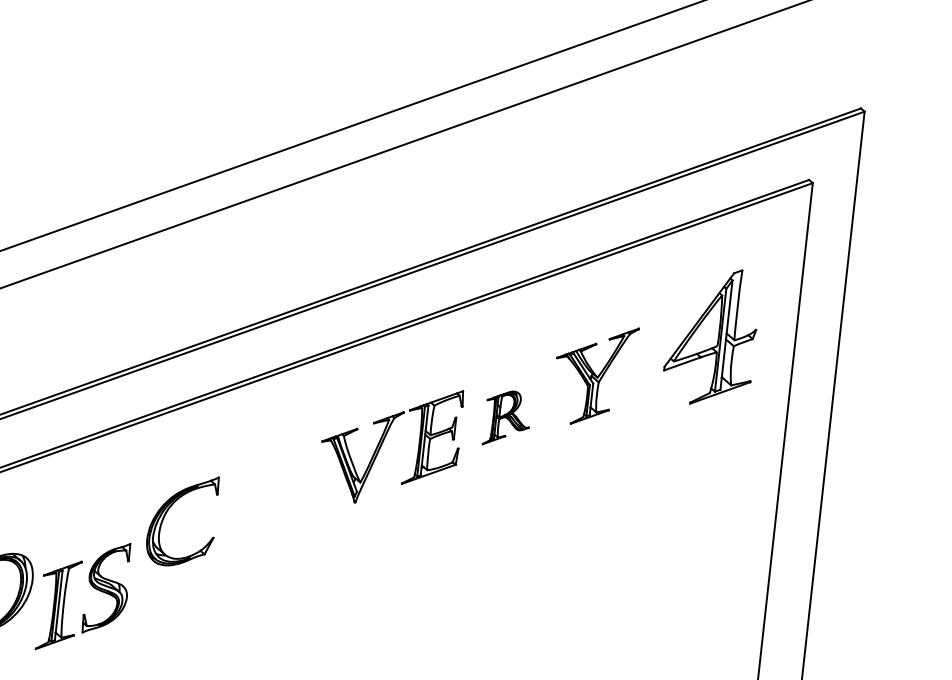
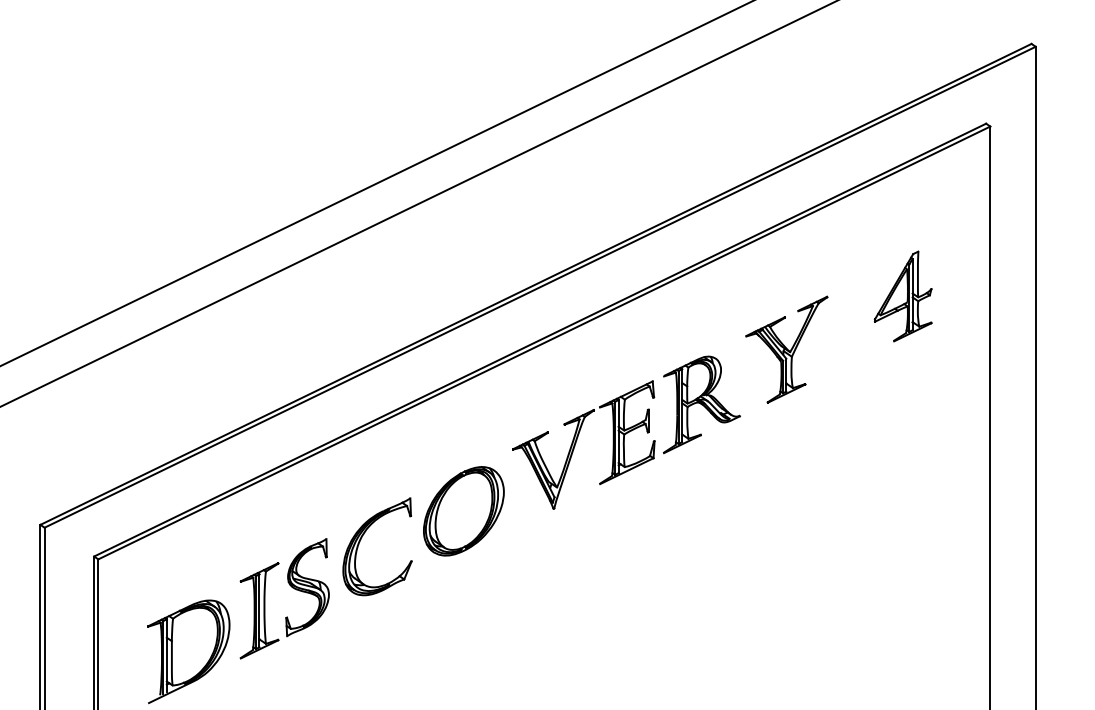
part: (710, 336) -> (902, 296), size x0.62
part: (507, 418) -> (701, 404), size x1.67
part: (268, 495) -> (463, 511), added
part: (92, 587) -> (292, 588), moved

